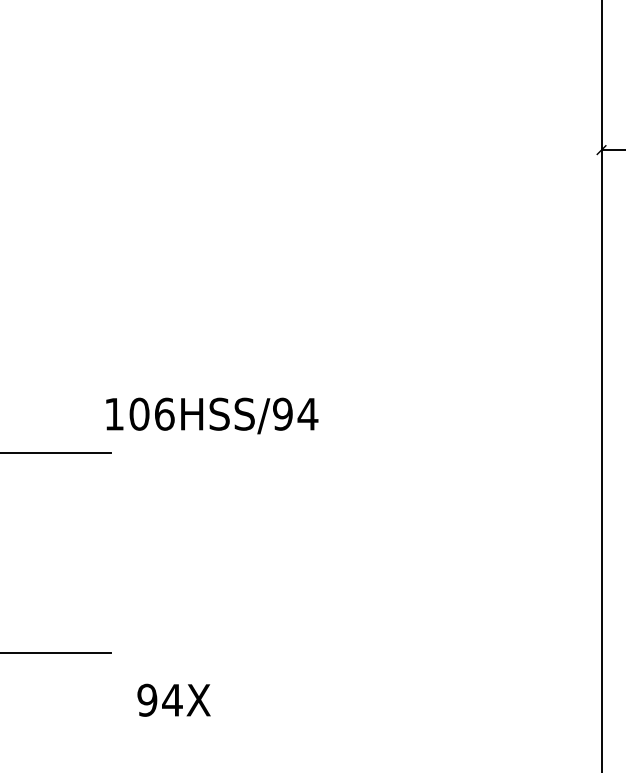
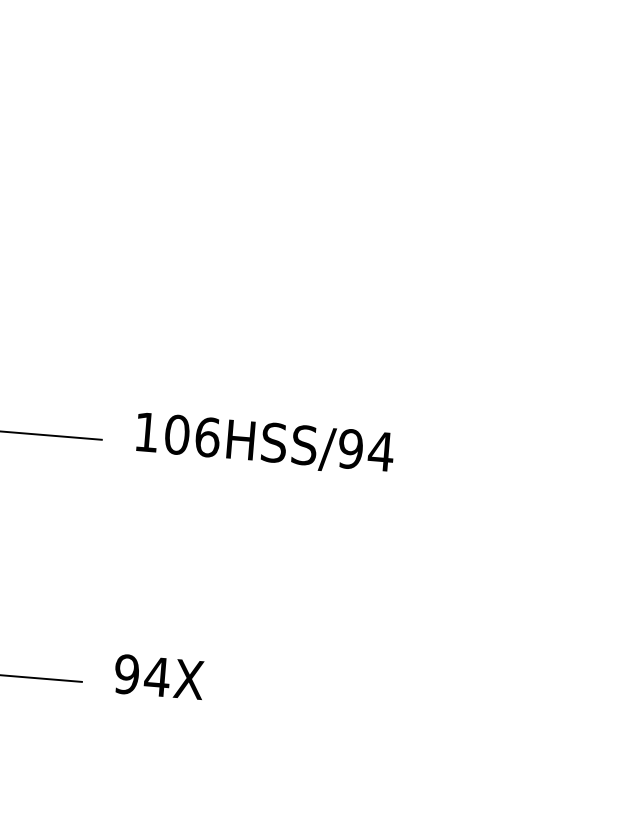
text: (212, 415) -> (265, 443), moved
text: (173, 699) -> (158, 676), moved

